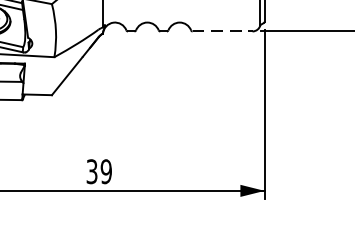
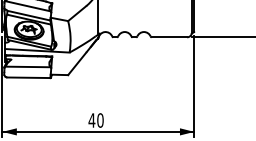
line: (222, 31) -> (169, 37), dashed -> solid
text: (98, 171) -> (95, 120), 39 -> 40

